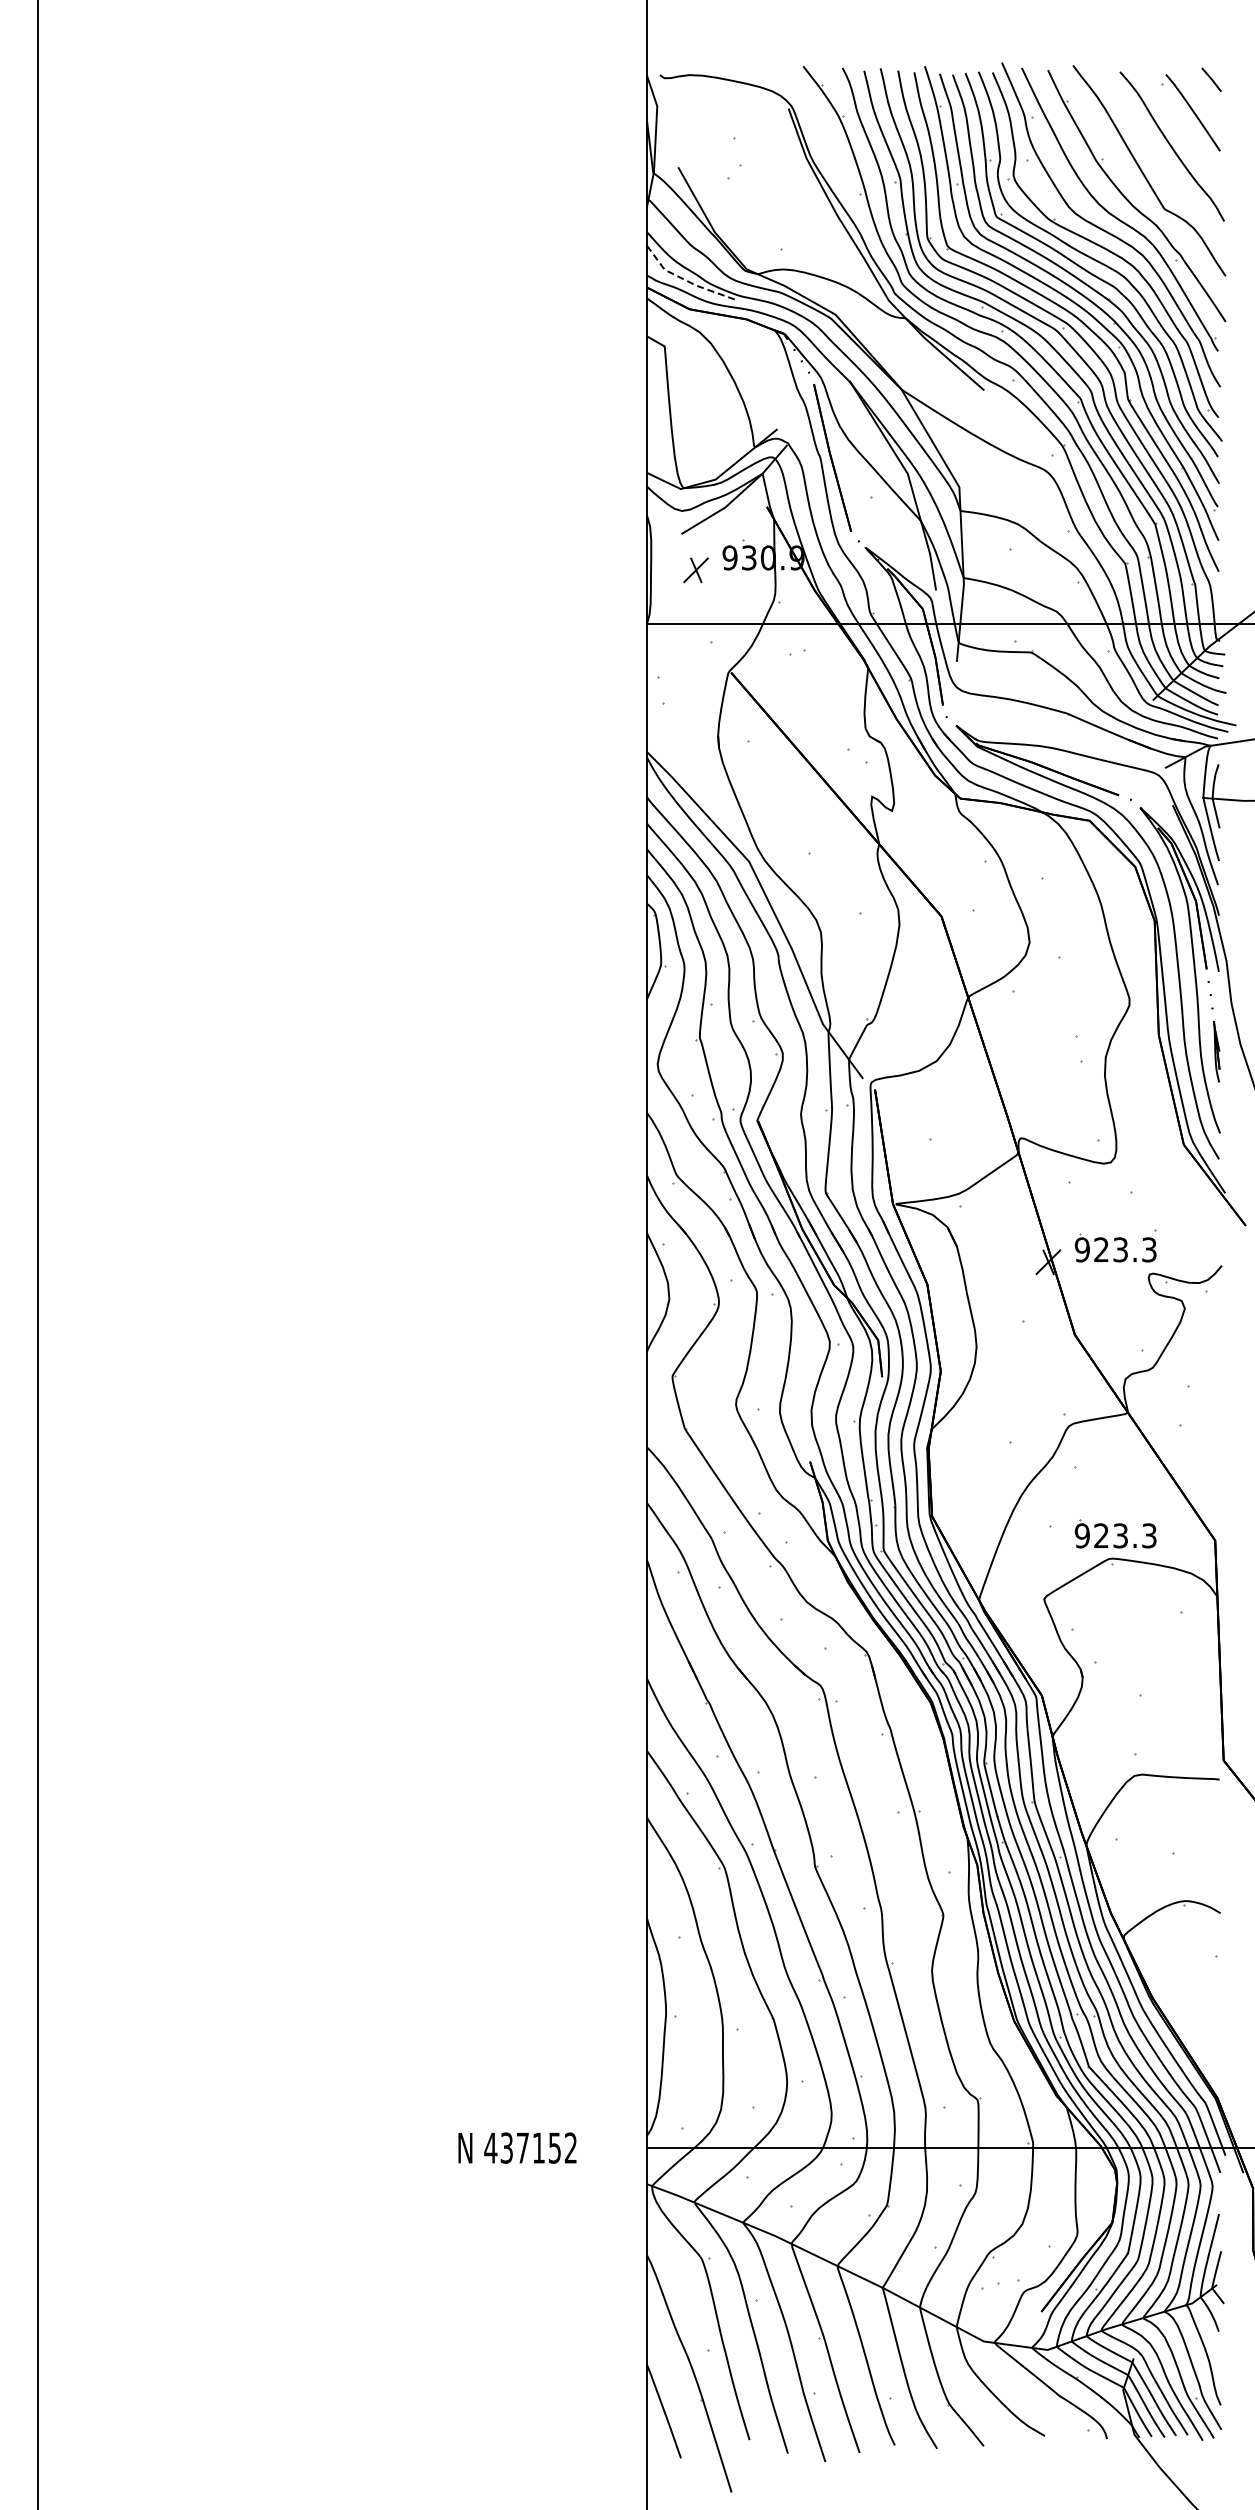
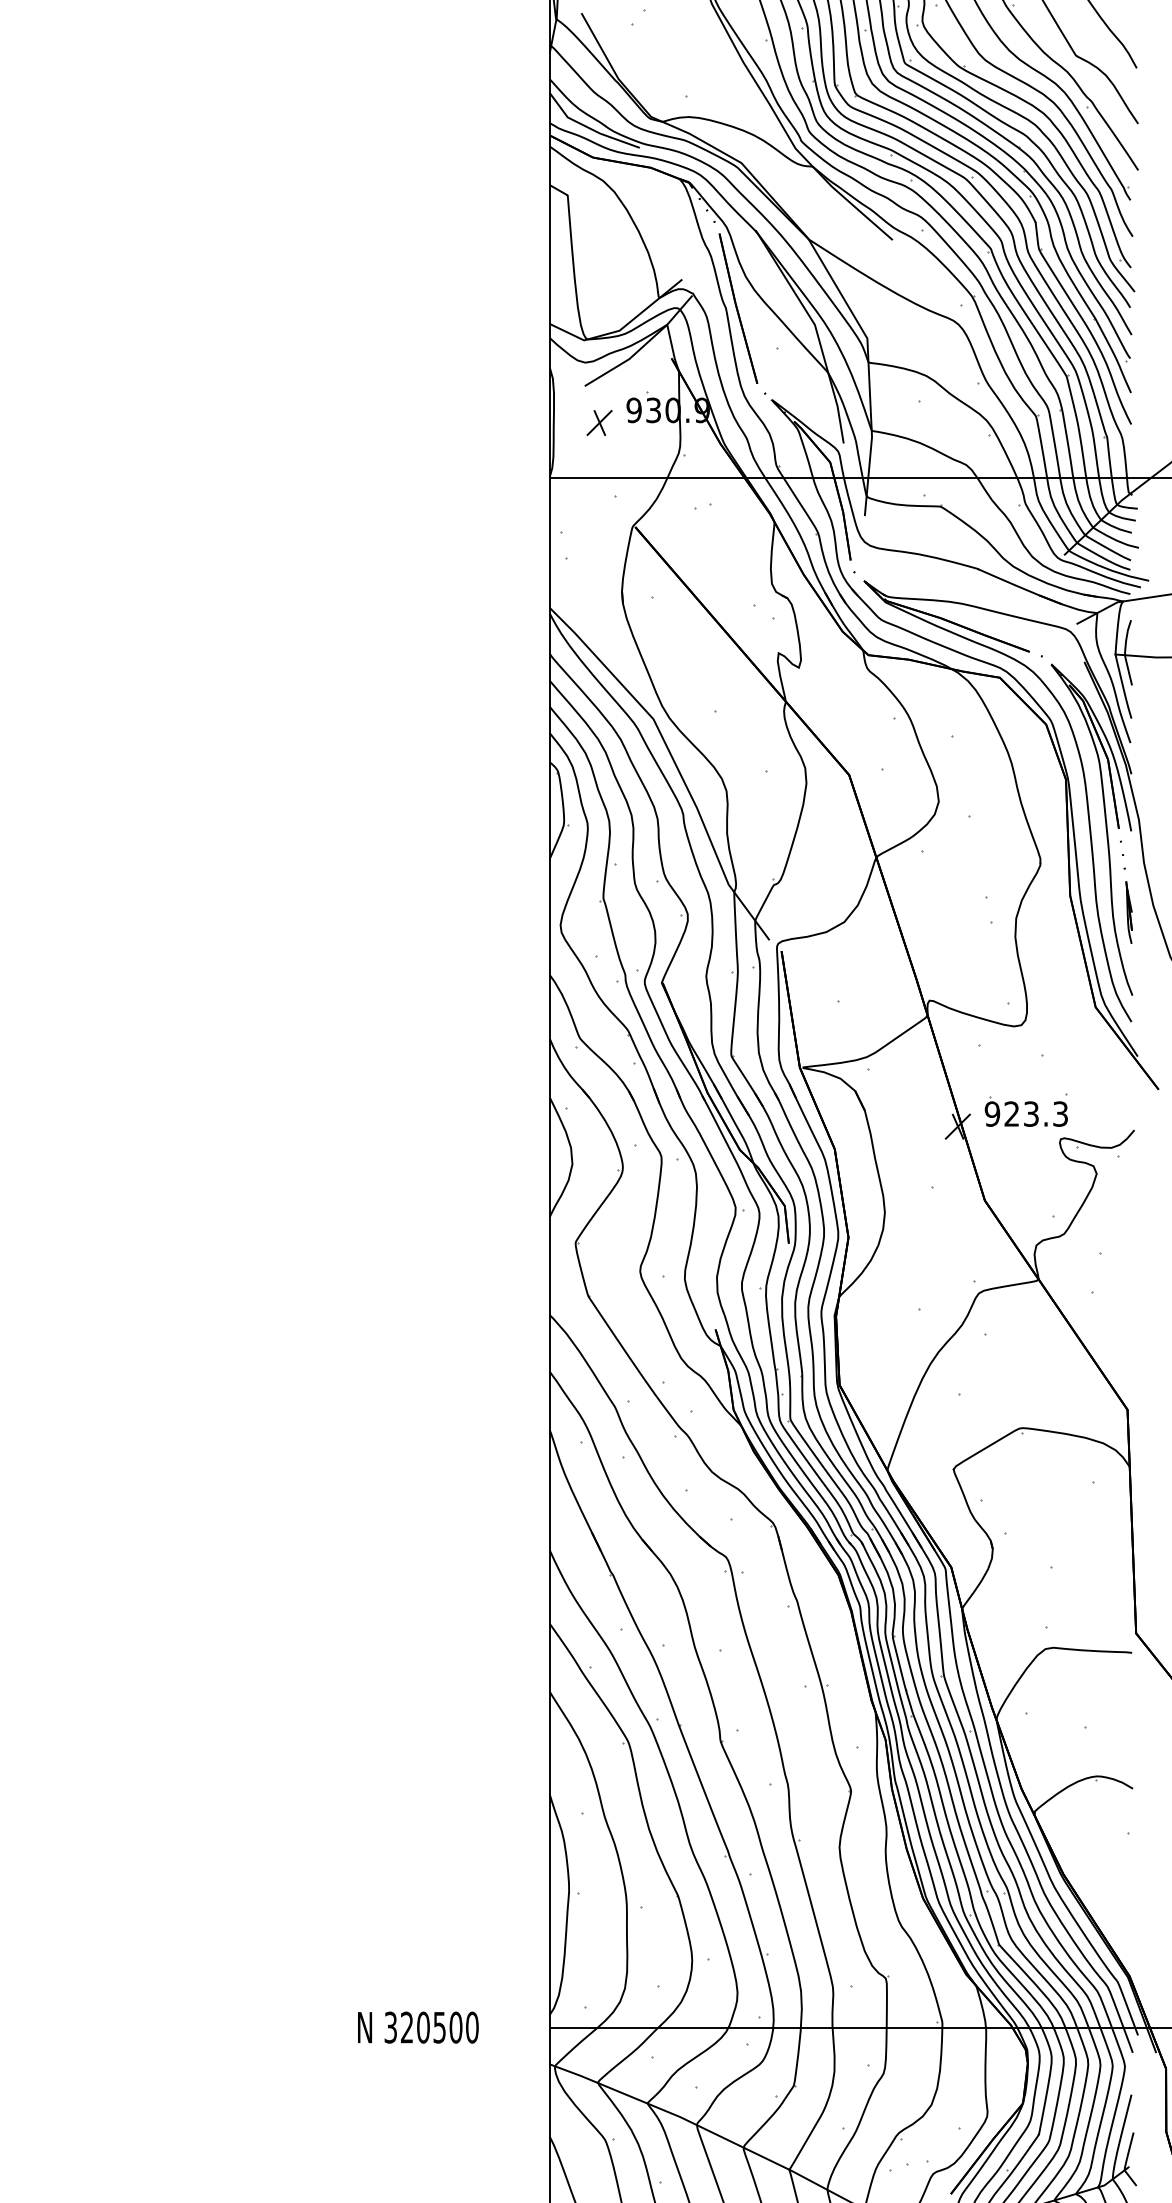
line: (686, 280) -> (589, 128), dashed -> solid
part: (1115, 1533) -> (1026, 1402), removed
text: (530, 2147) -> (431, 2027), 437152 -> 320500

